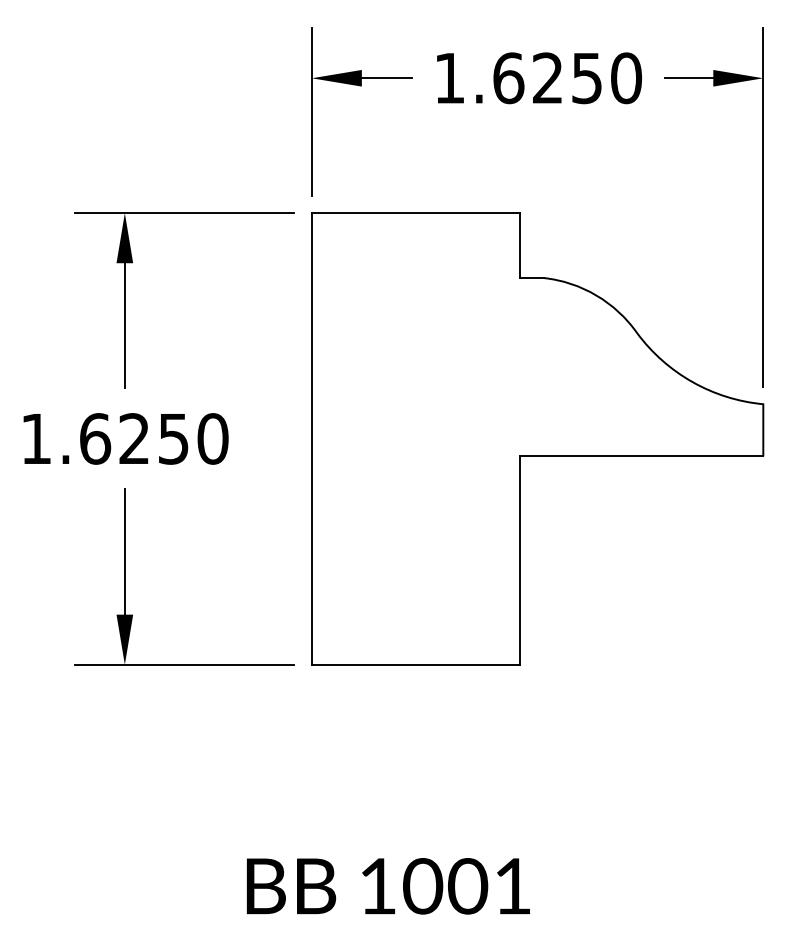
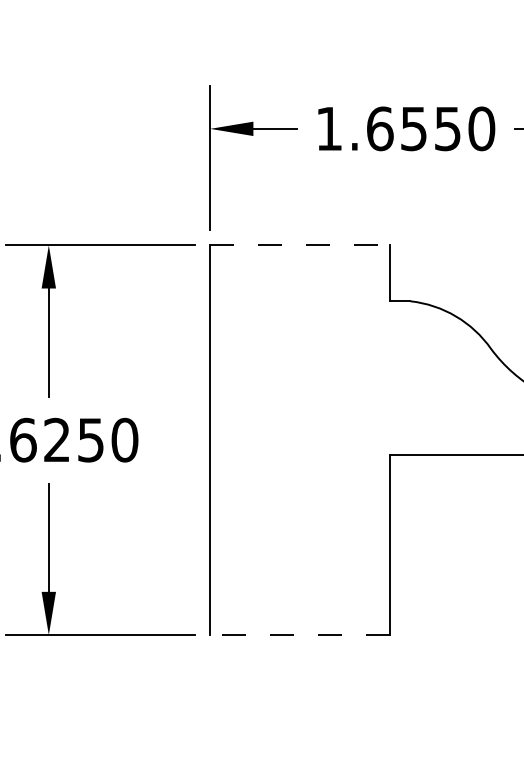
text: (547, 78) -> (413, 129), 1.6250 -> 1.6550
line: (416, 213) -> (300, 245), solid -> dashed
line: (415, 664) -> (299, 634), solid -> dashed

